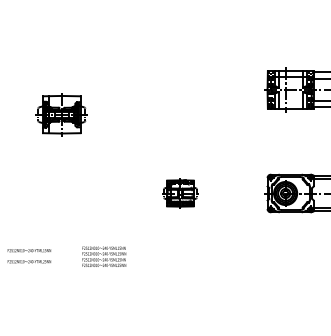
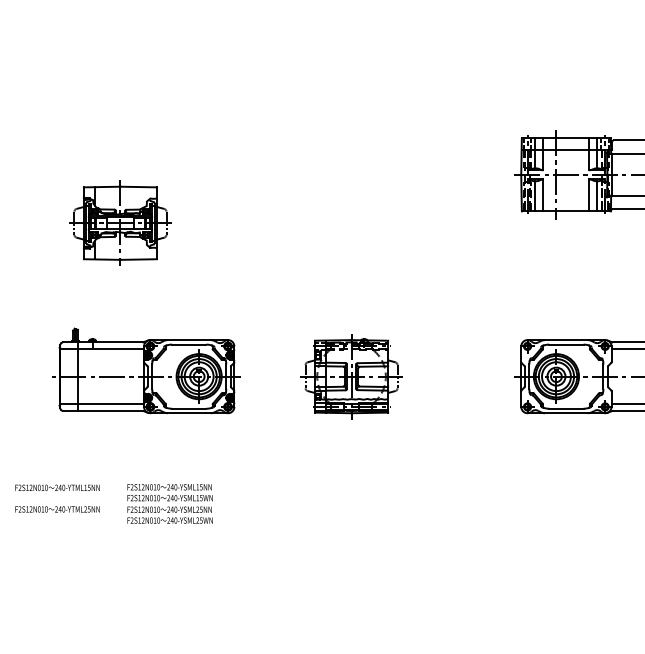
part: (75, 190) -> (147, 370), added
part: (180, 193) -> (351, 376), size x1.43
text: (104, 256) -> (170, 503), moved

